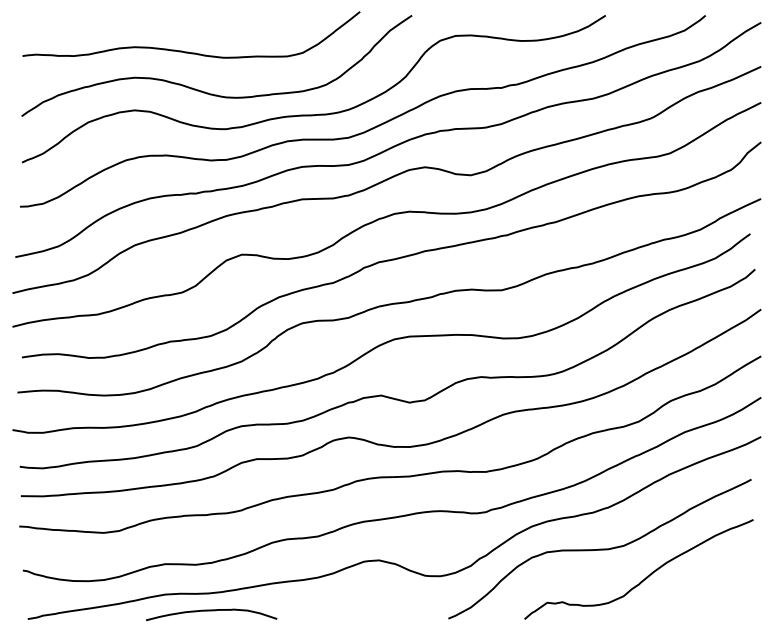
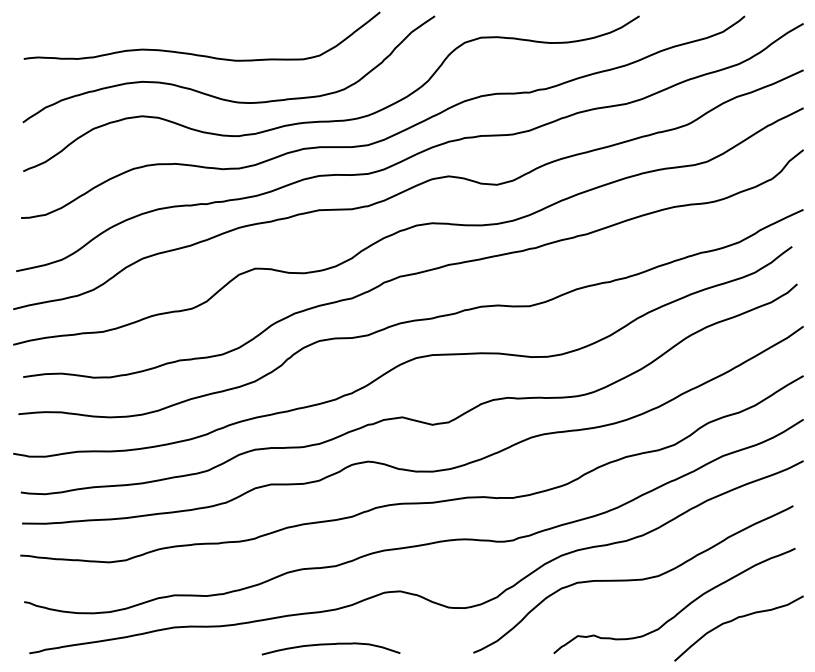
curve: (695, 588) -> (734, 621), added
curve: (211, 611) -> (330, 645), moved

